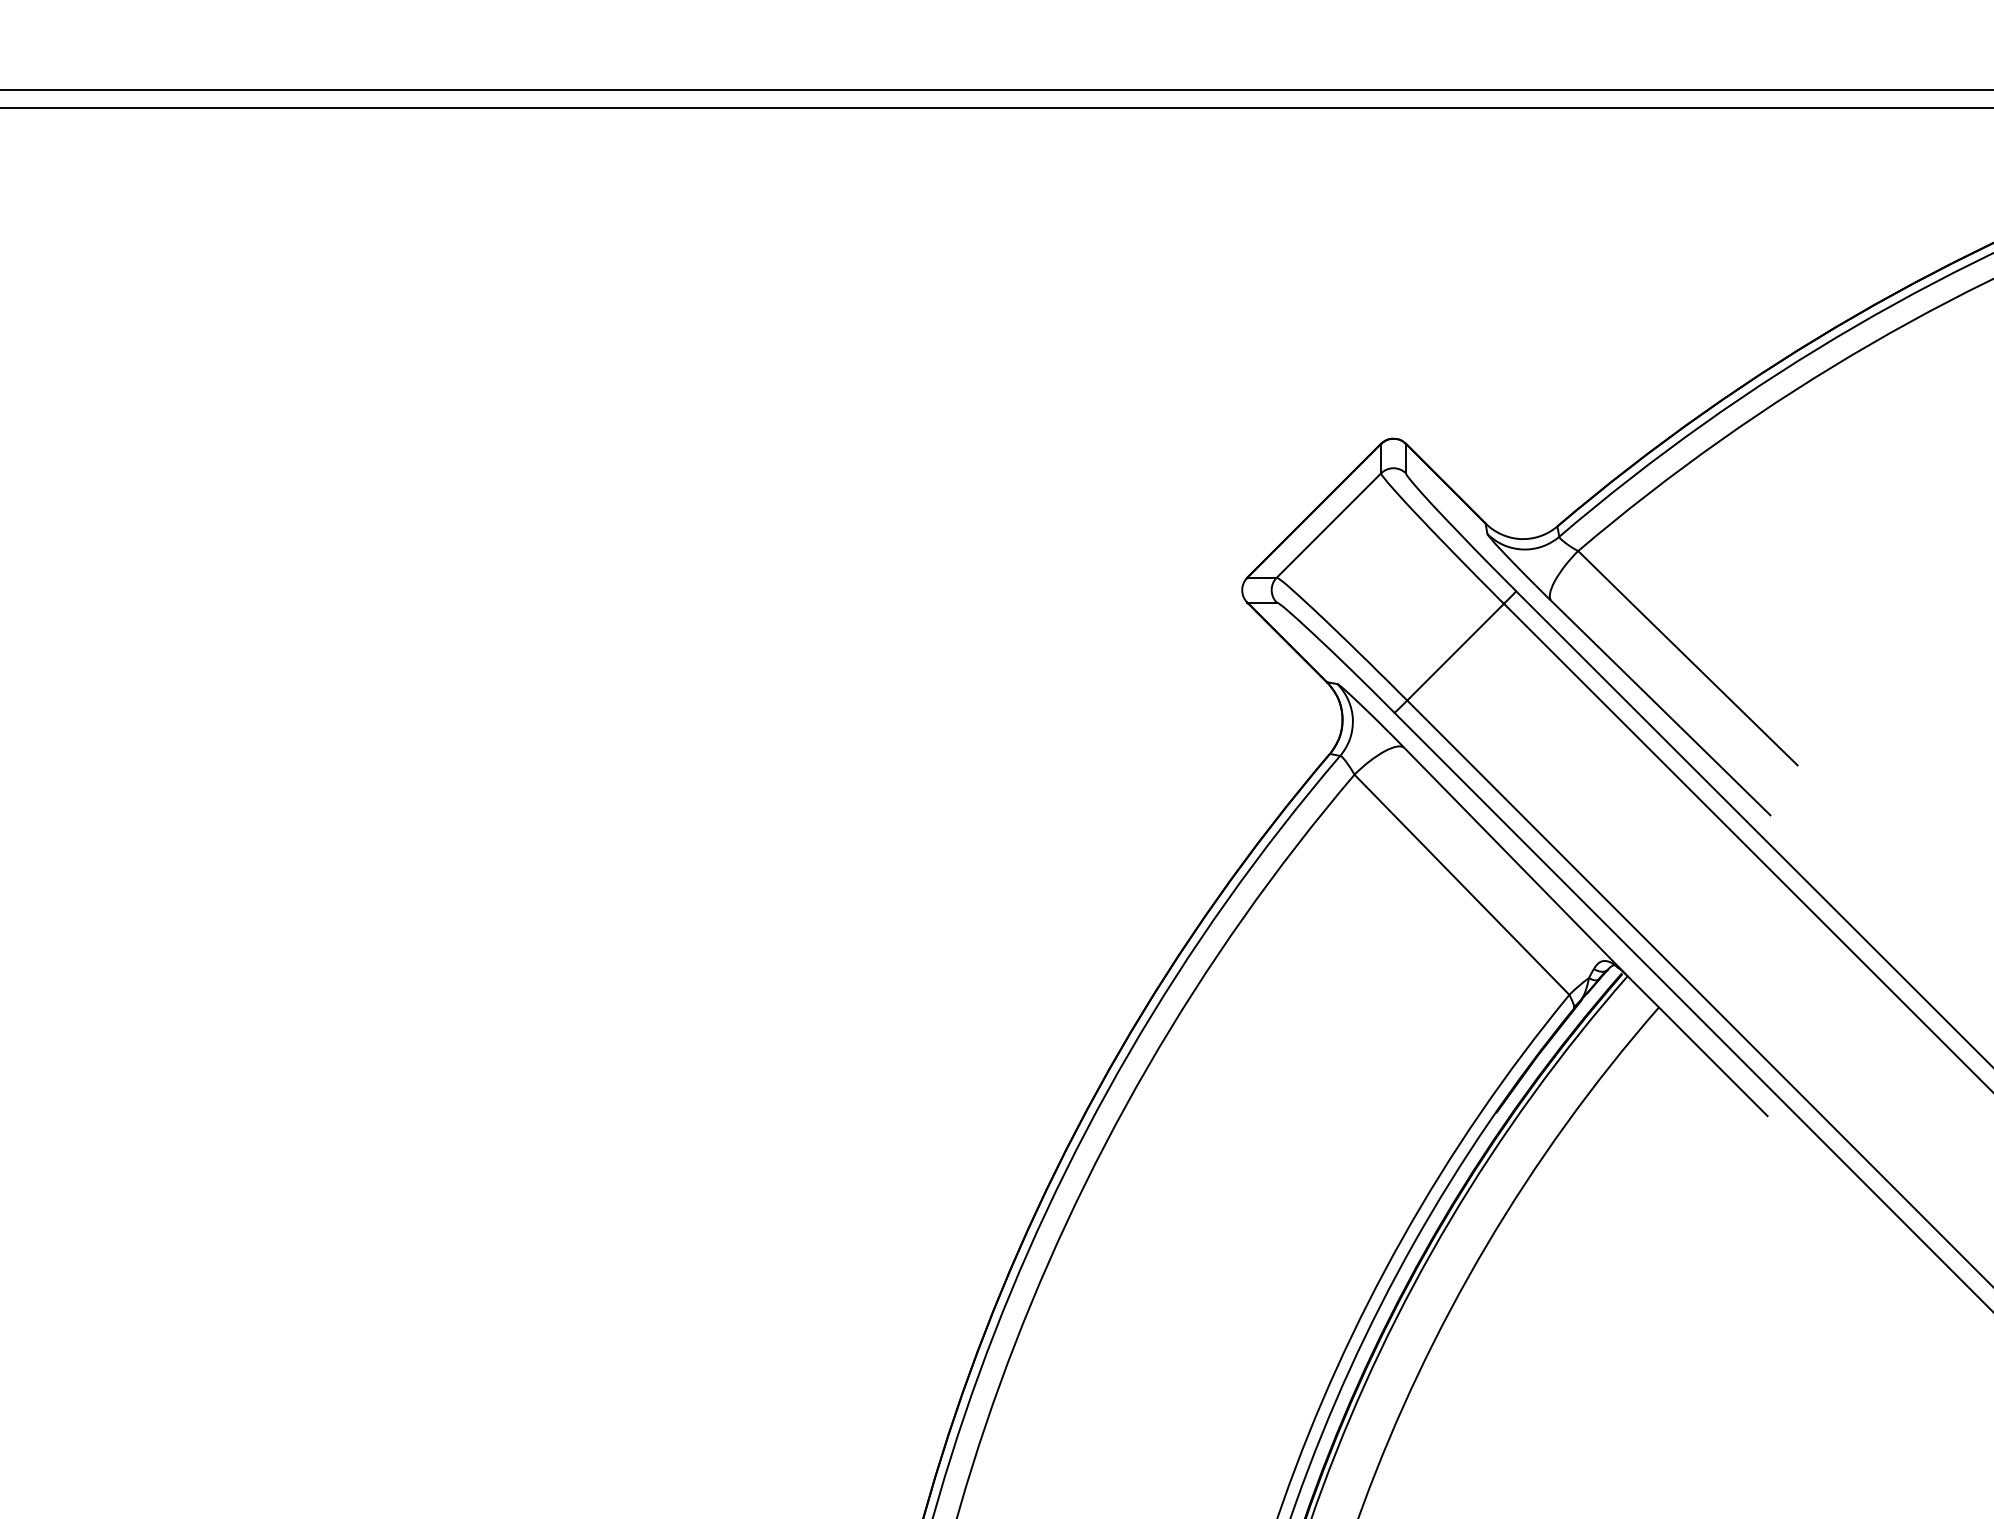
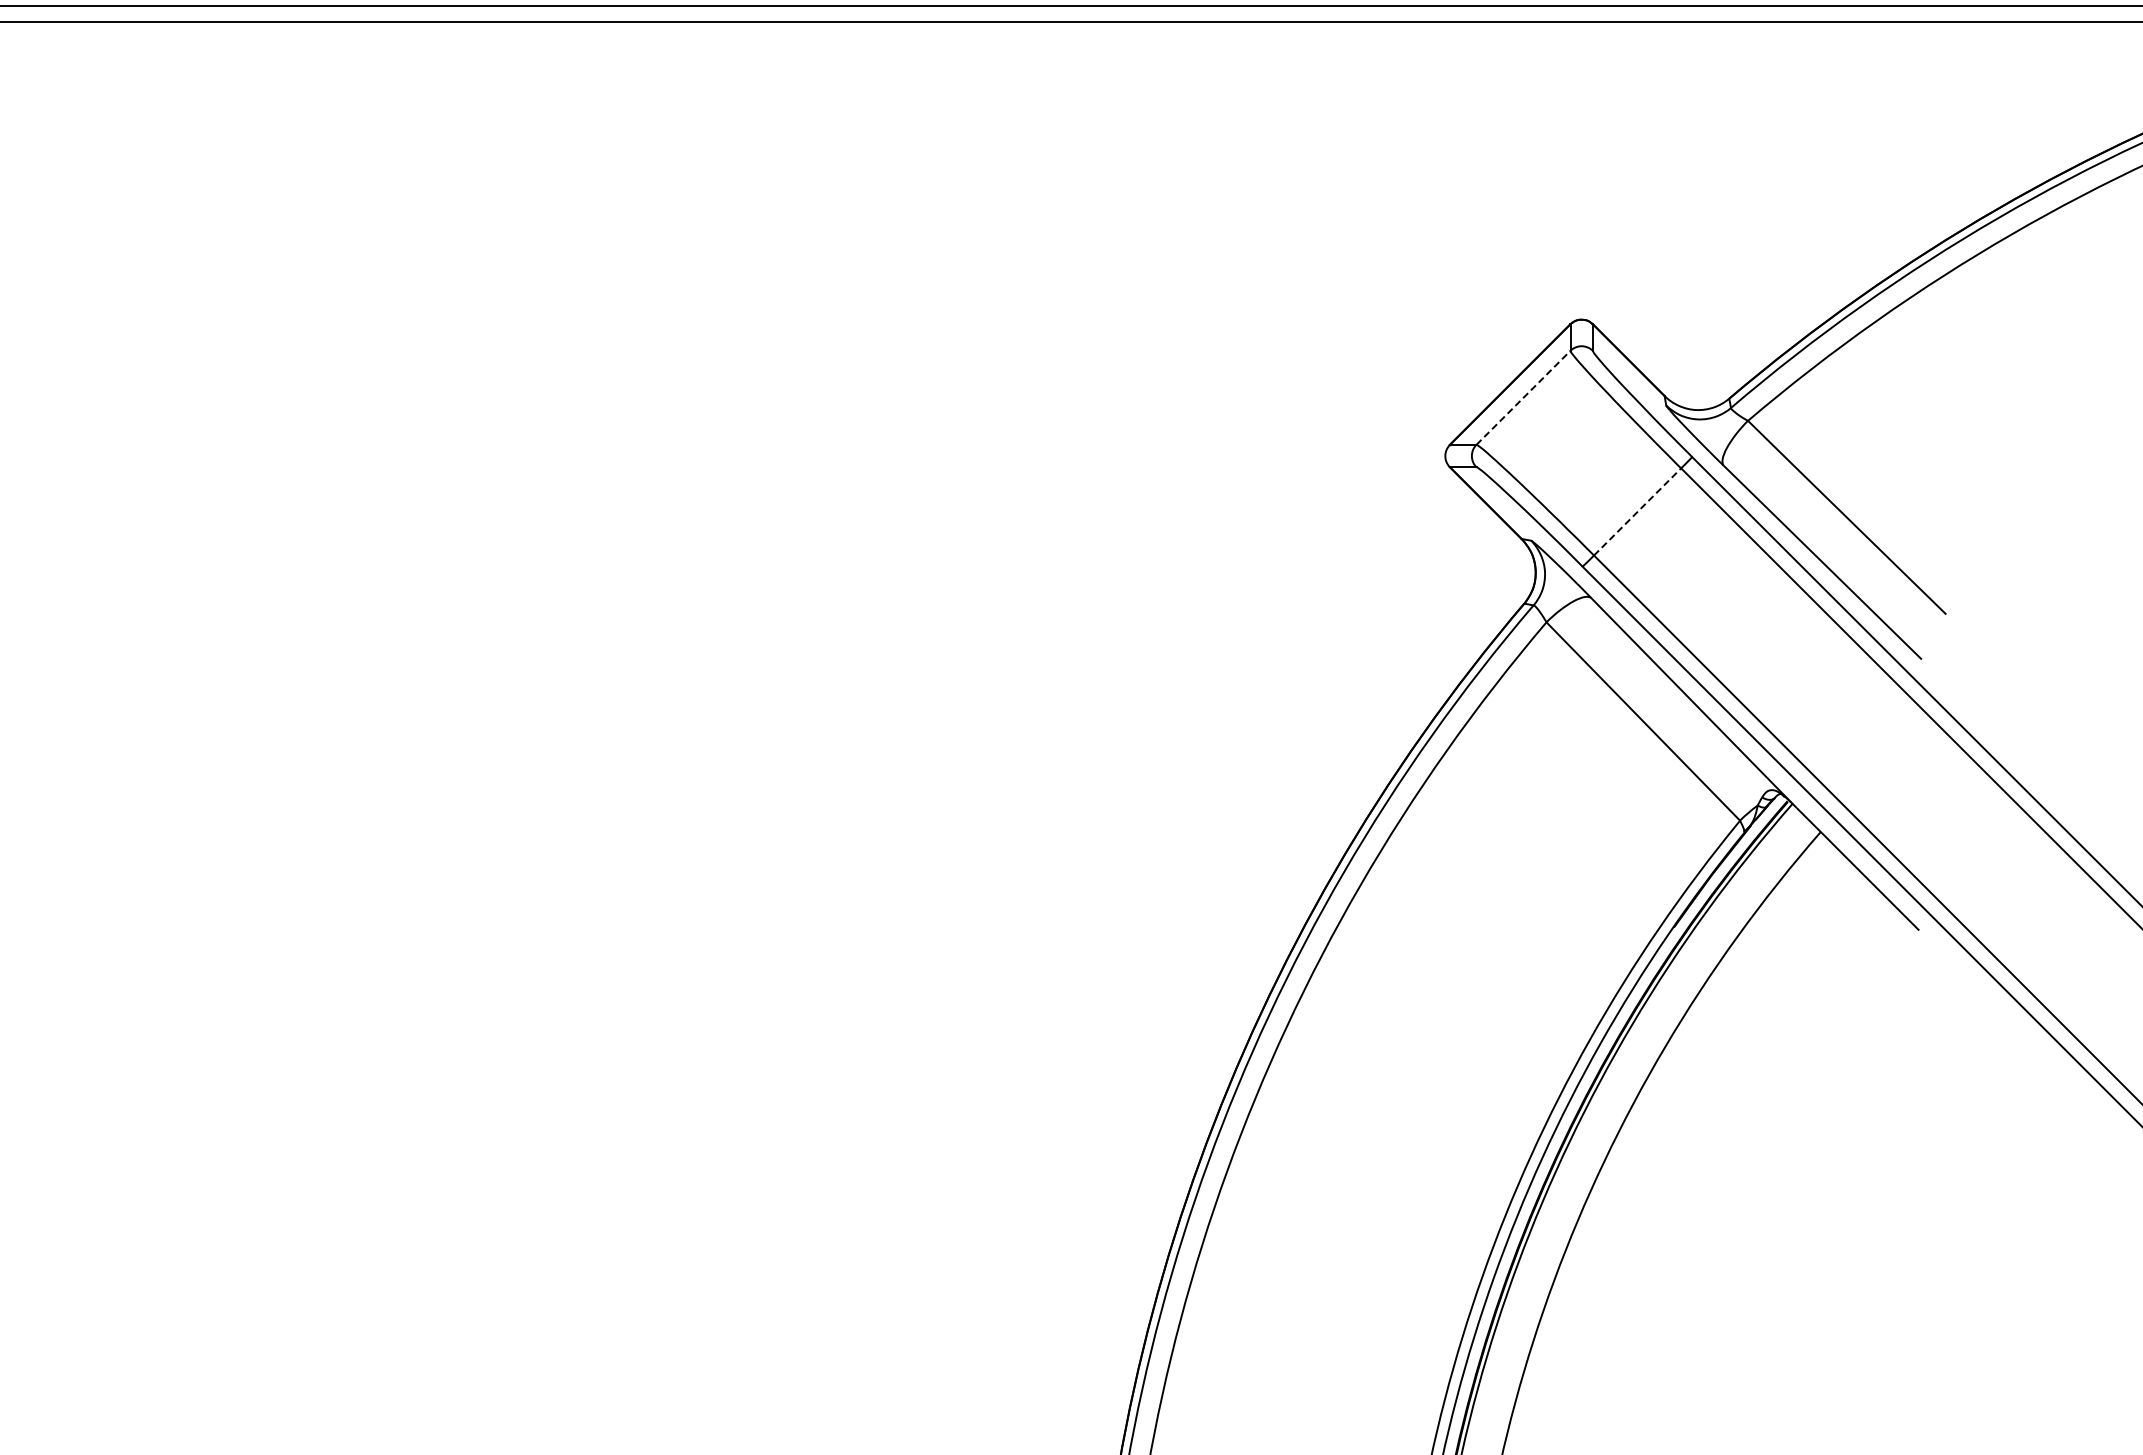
line: (1328, 525) -> (1523, 397), solid -> dashed
line: (1455, 651) -> (1637, 511), solid -> dashed

